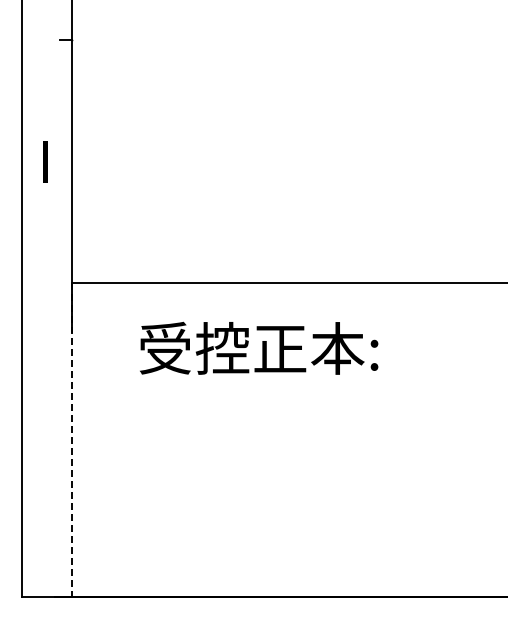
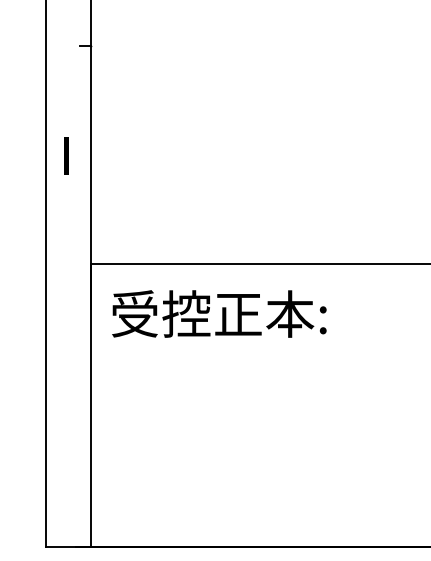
text: (259, 347) -> (219, 313), moved
line: (72, 440) -> (91, 405), dashed -> solid

